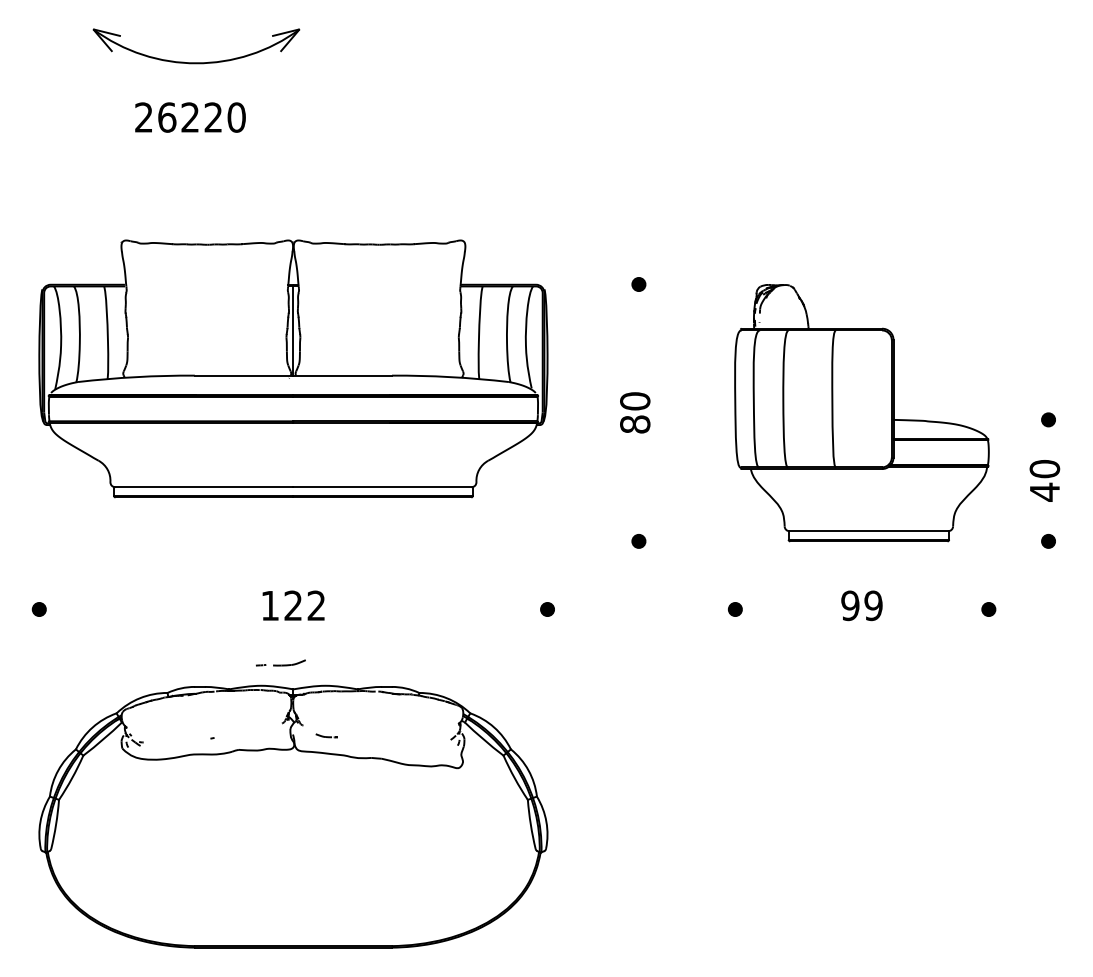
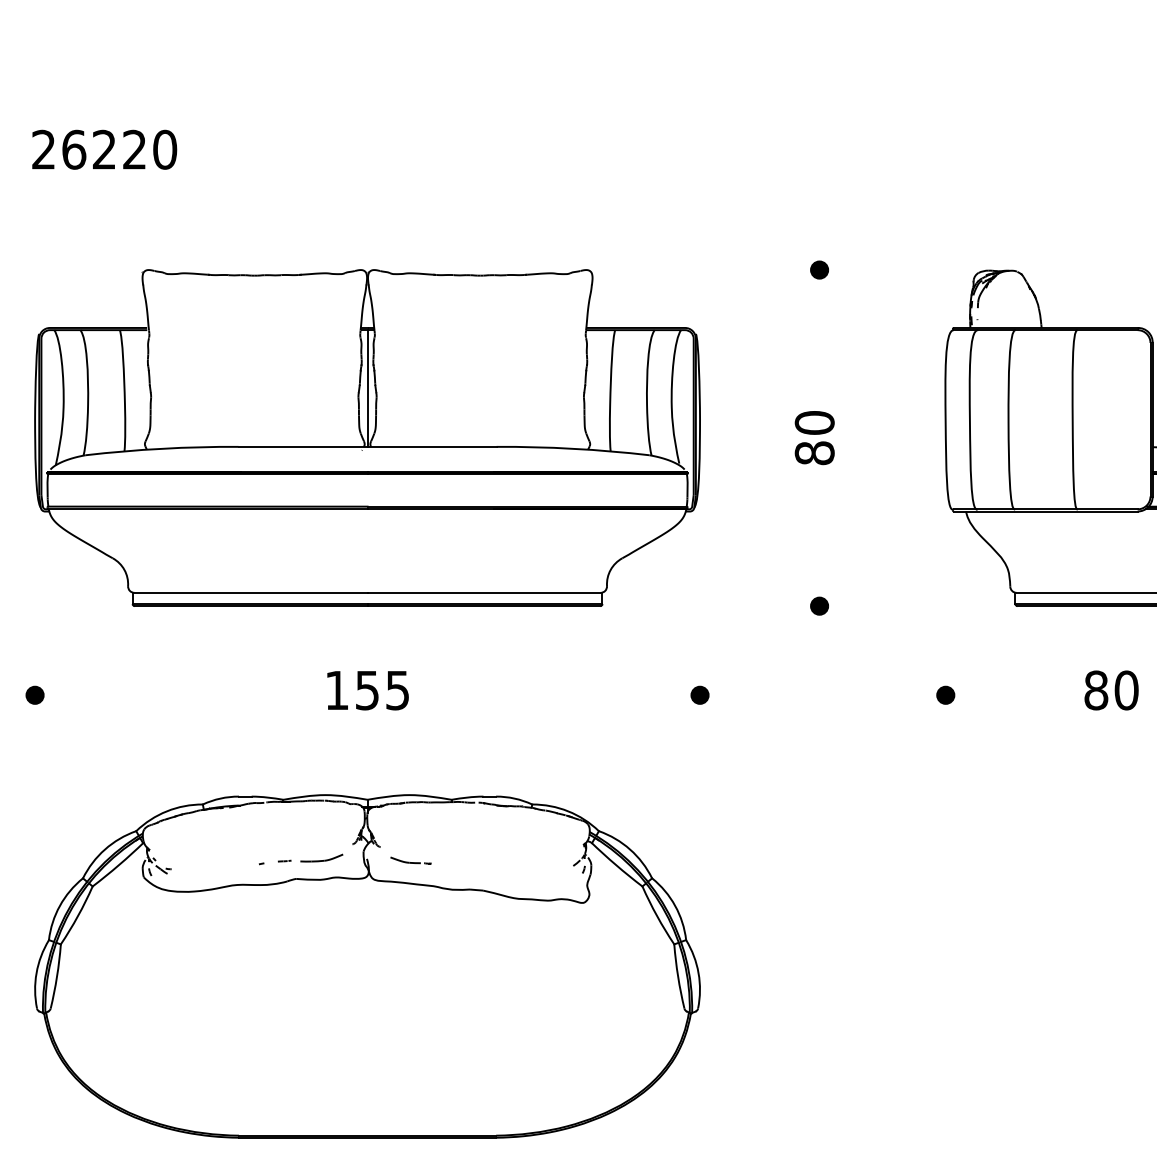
text: (190, 117) -> (104, 149), moved
part: (293, 368) -> (367, 437), moved
text: (304, 605) -> (382, 690), 122 -> 155
text: (861, 605) -> (1110, 690), 99 -> 80
part: (280, 662) -> (310, 857), moved
part: (326, 735) -> (410, 860), size x1.43

